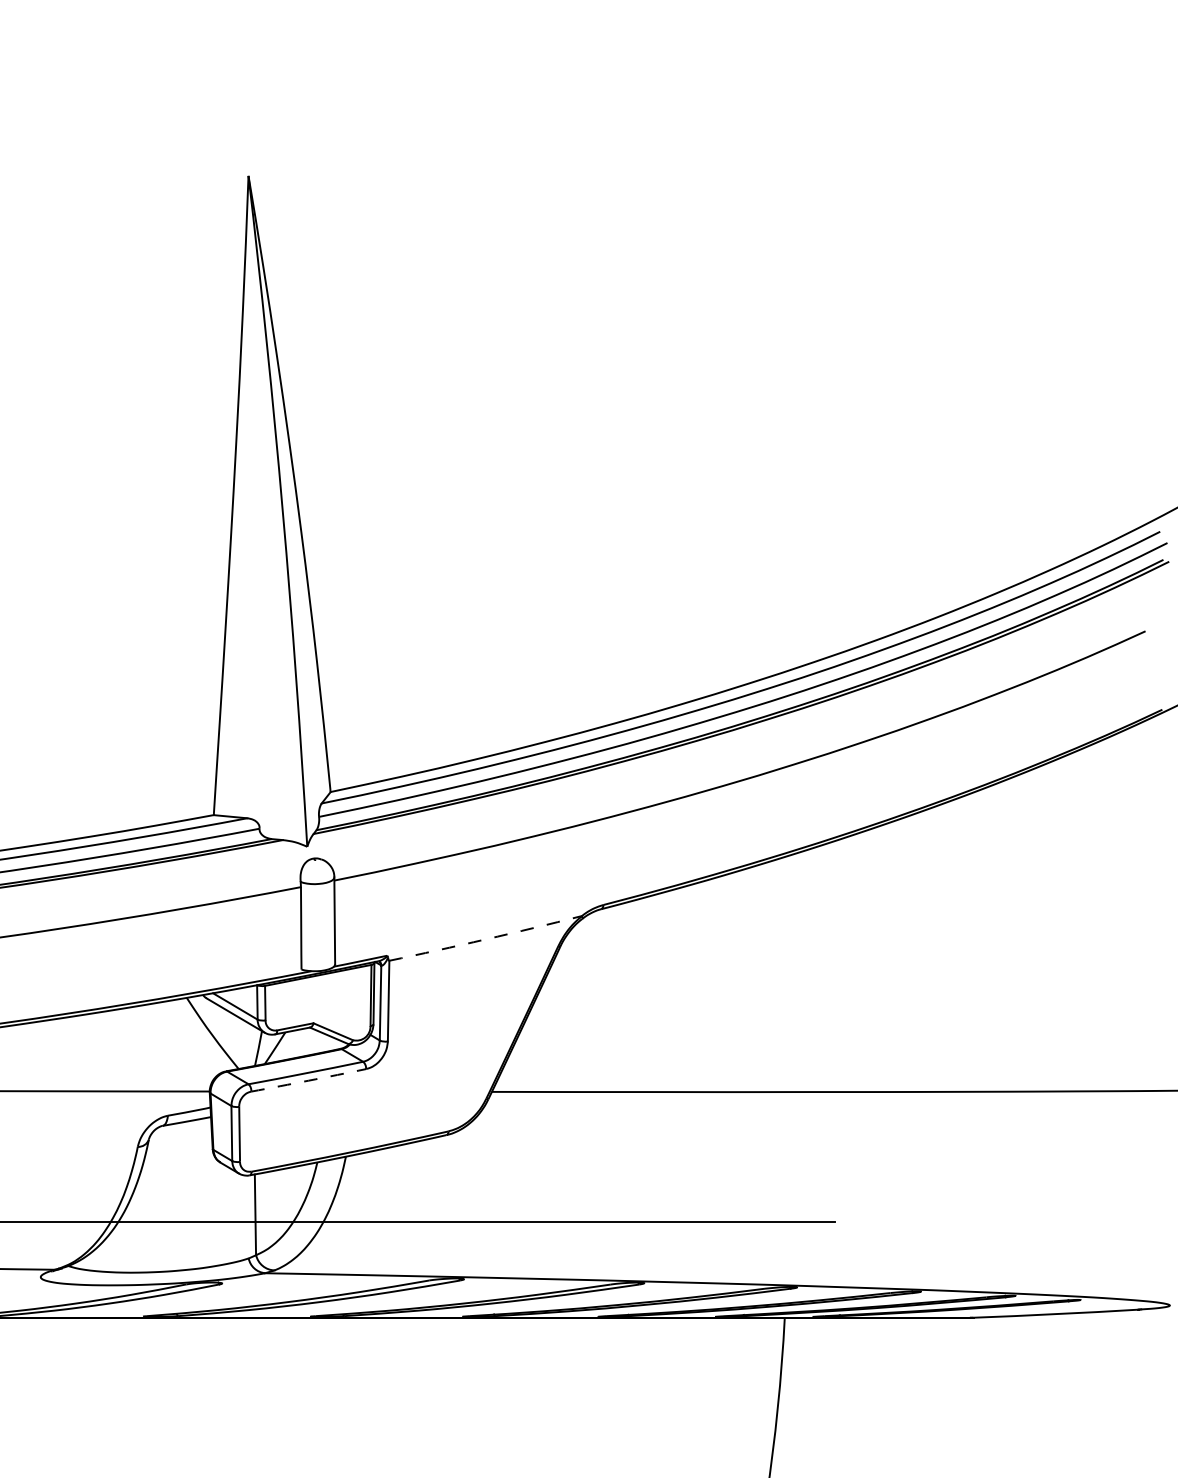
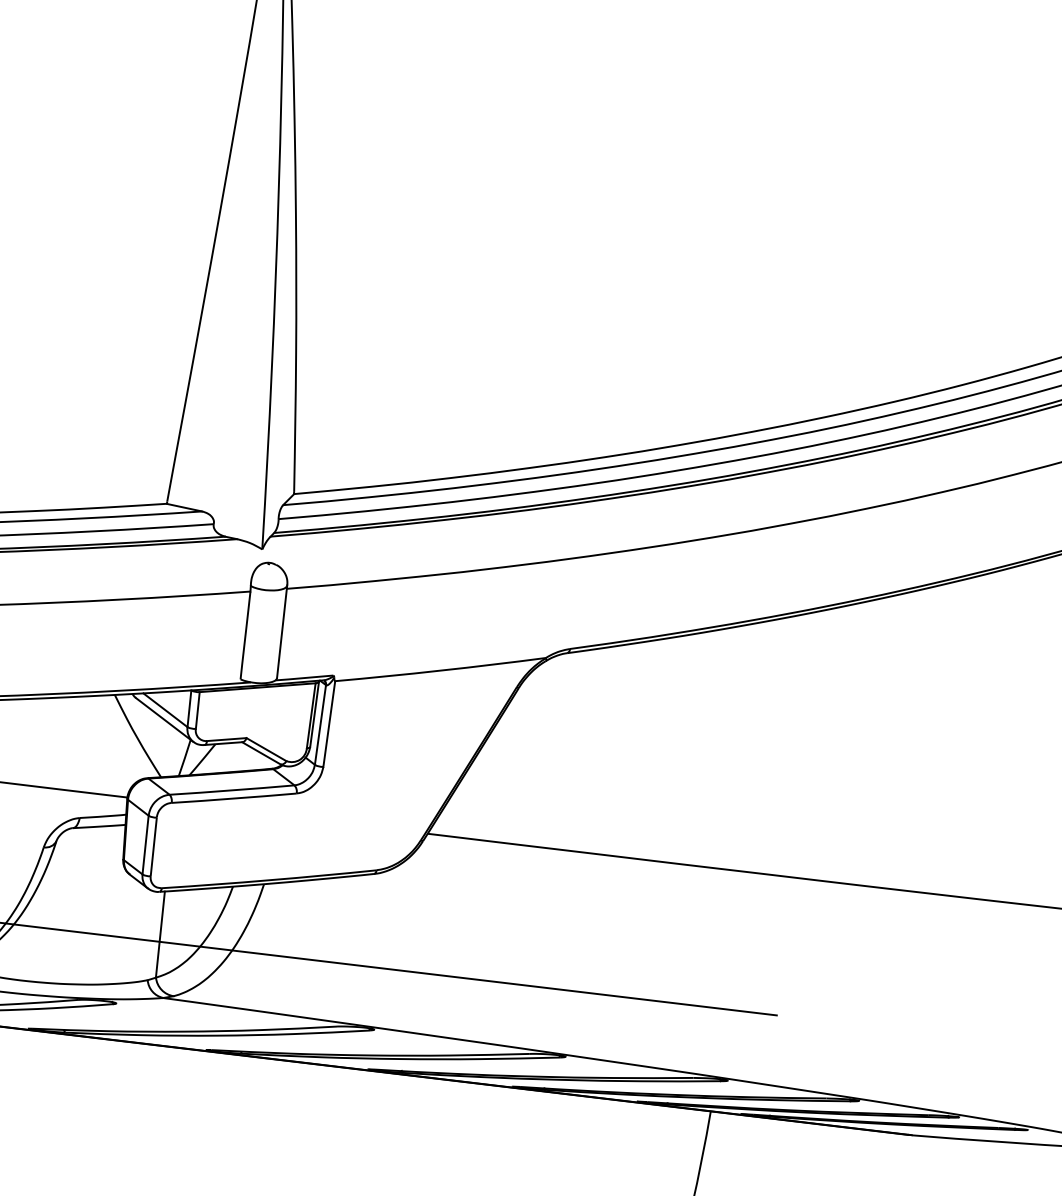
arc: (485, 939) -> (440, 670), dashed -> solid
arc: (308, 1080) -> (233, 798), dashed -> solid

